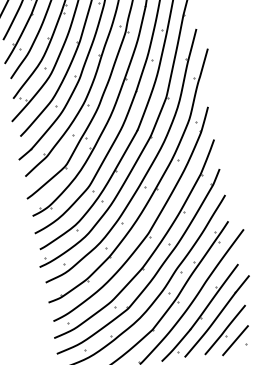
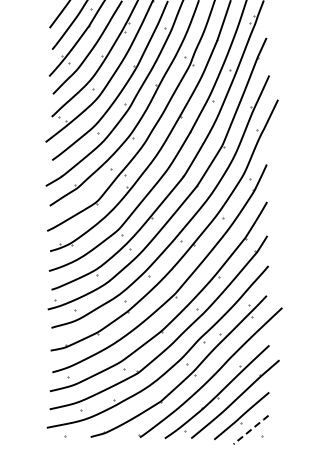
line: (235, 340) -> (251, 429), solid -> dashed

